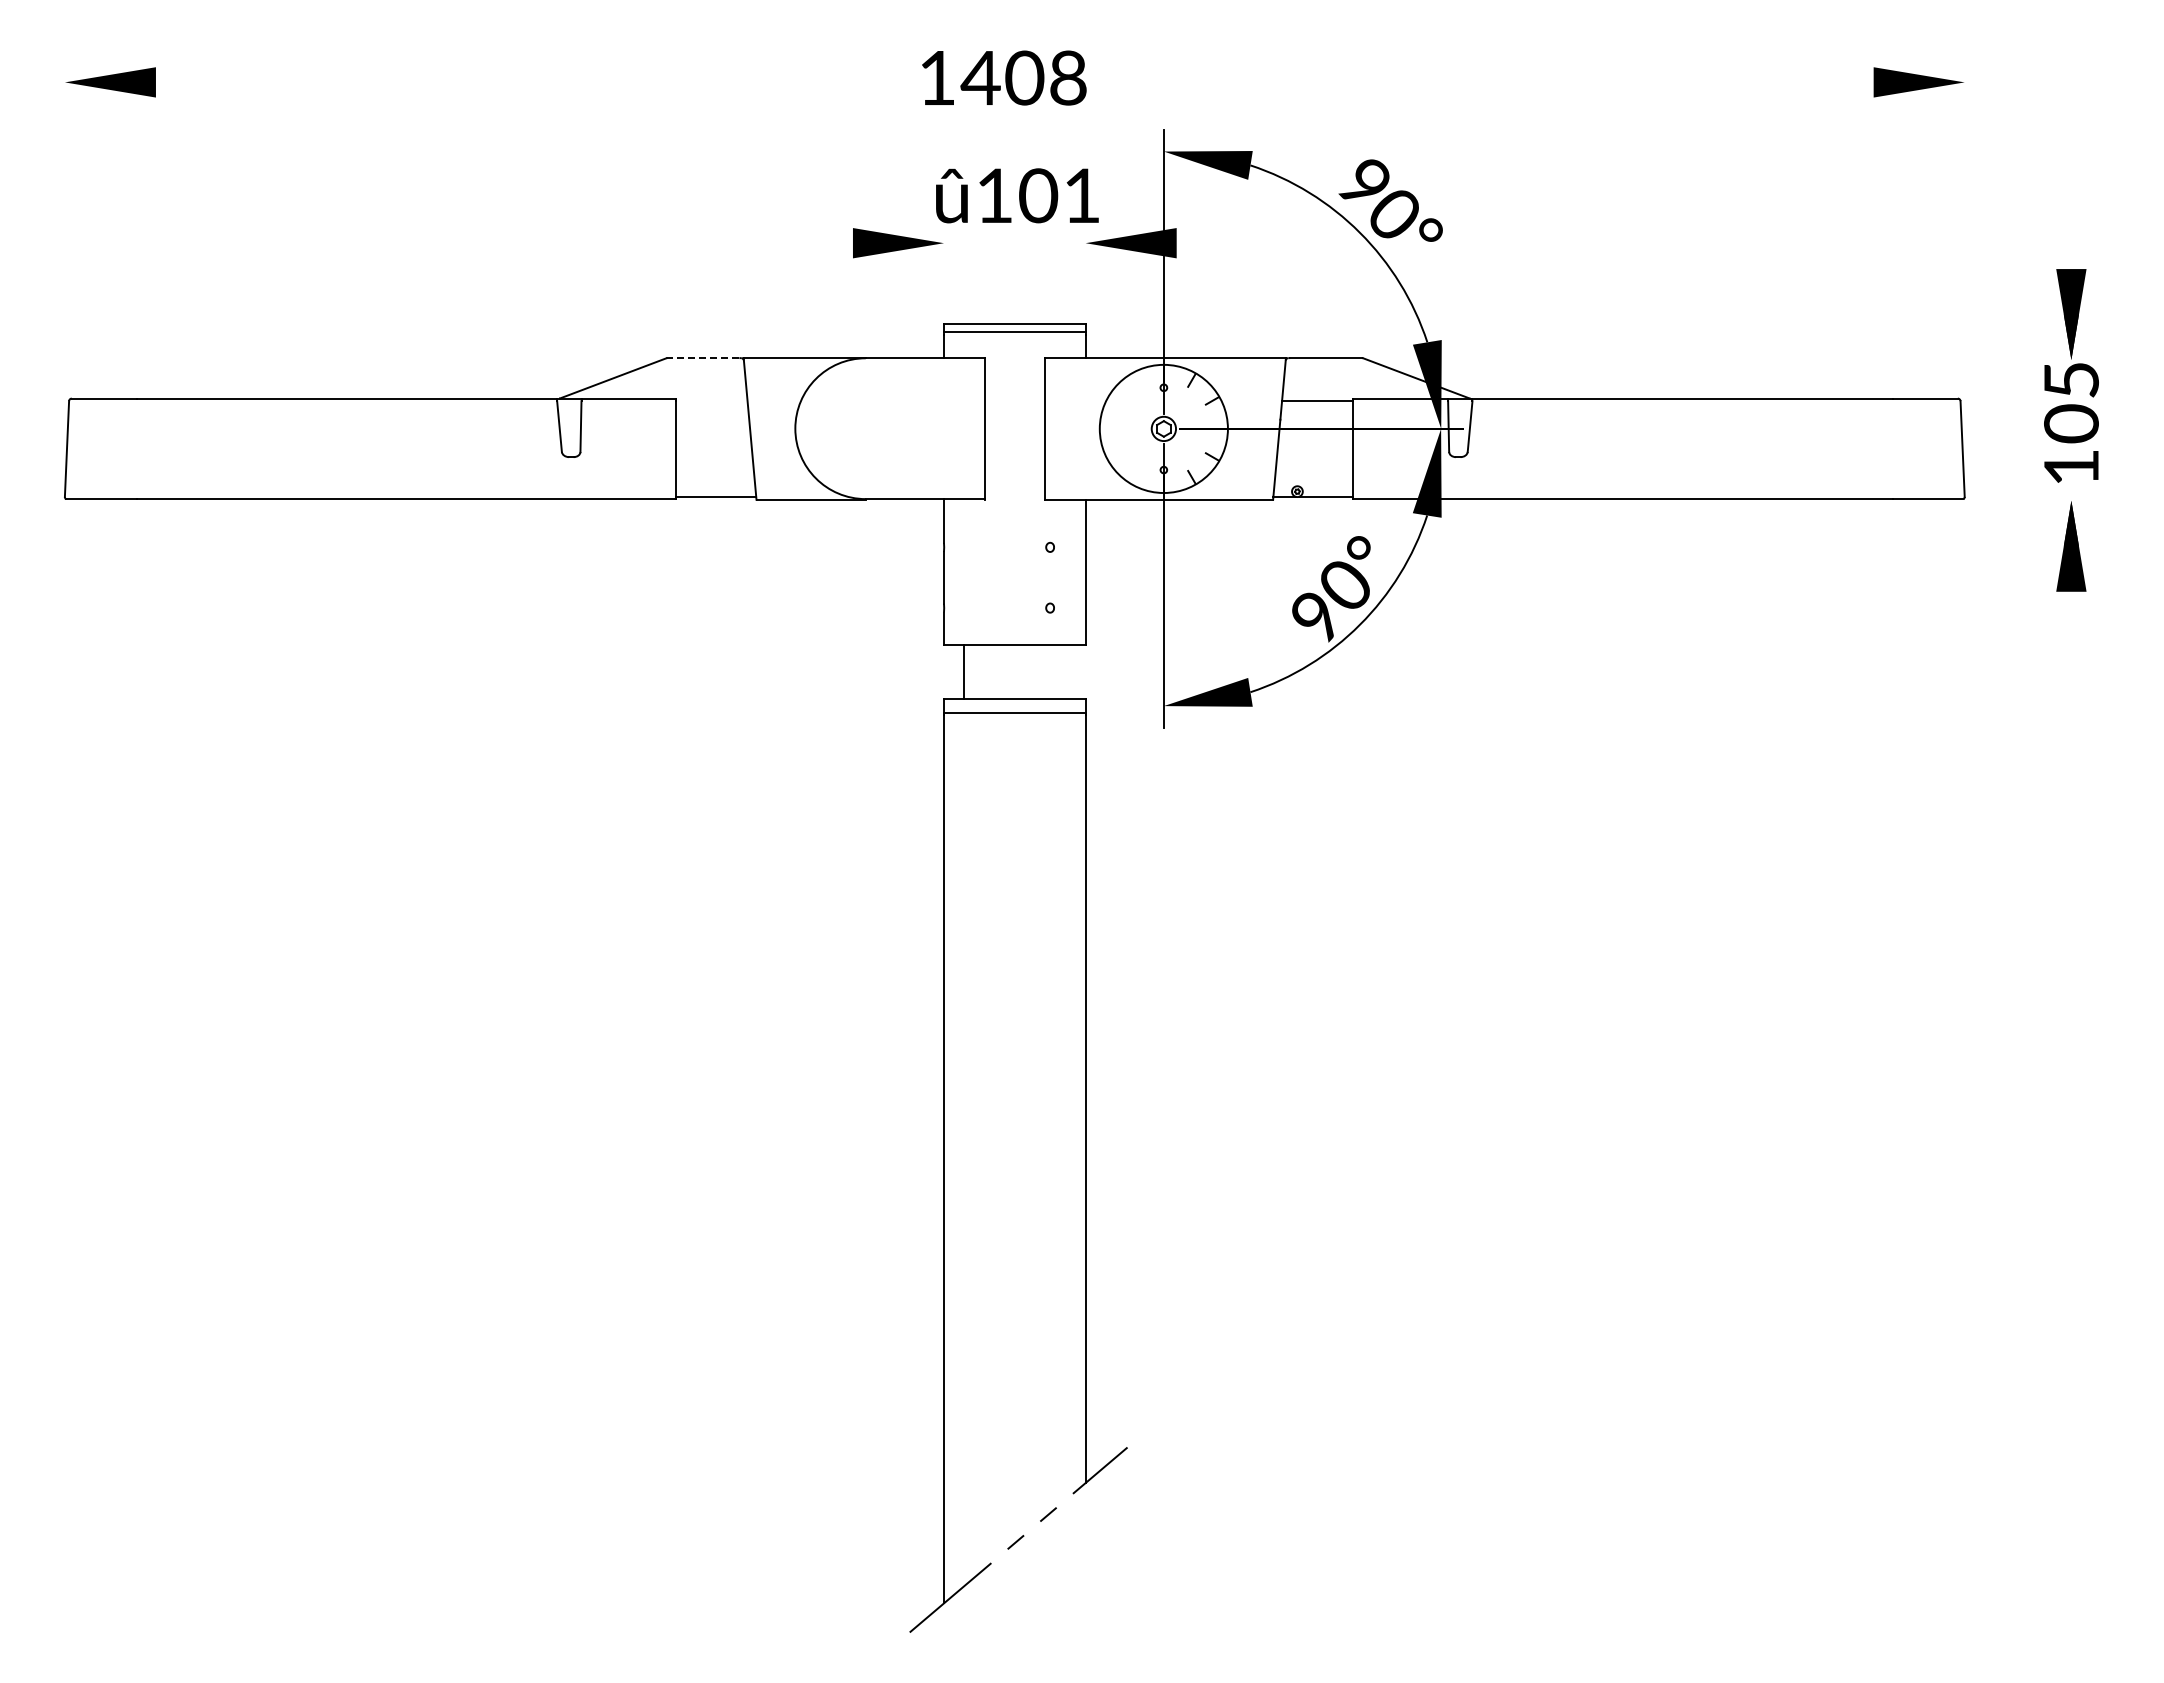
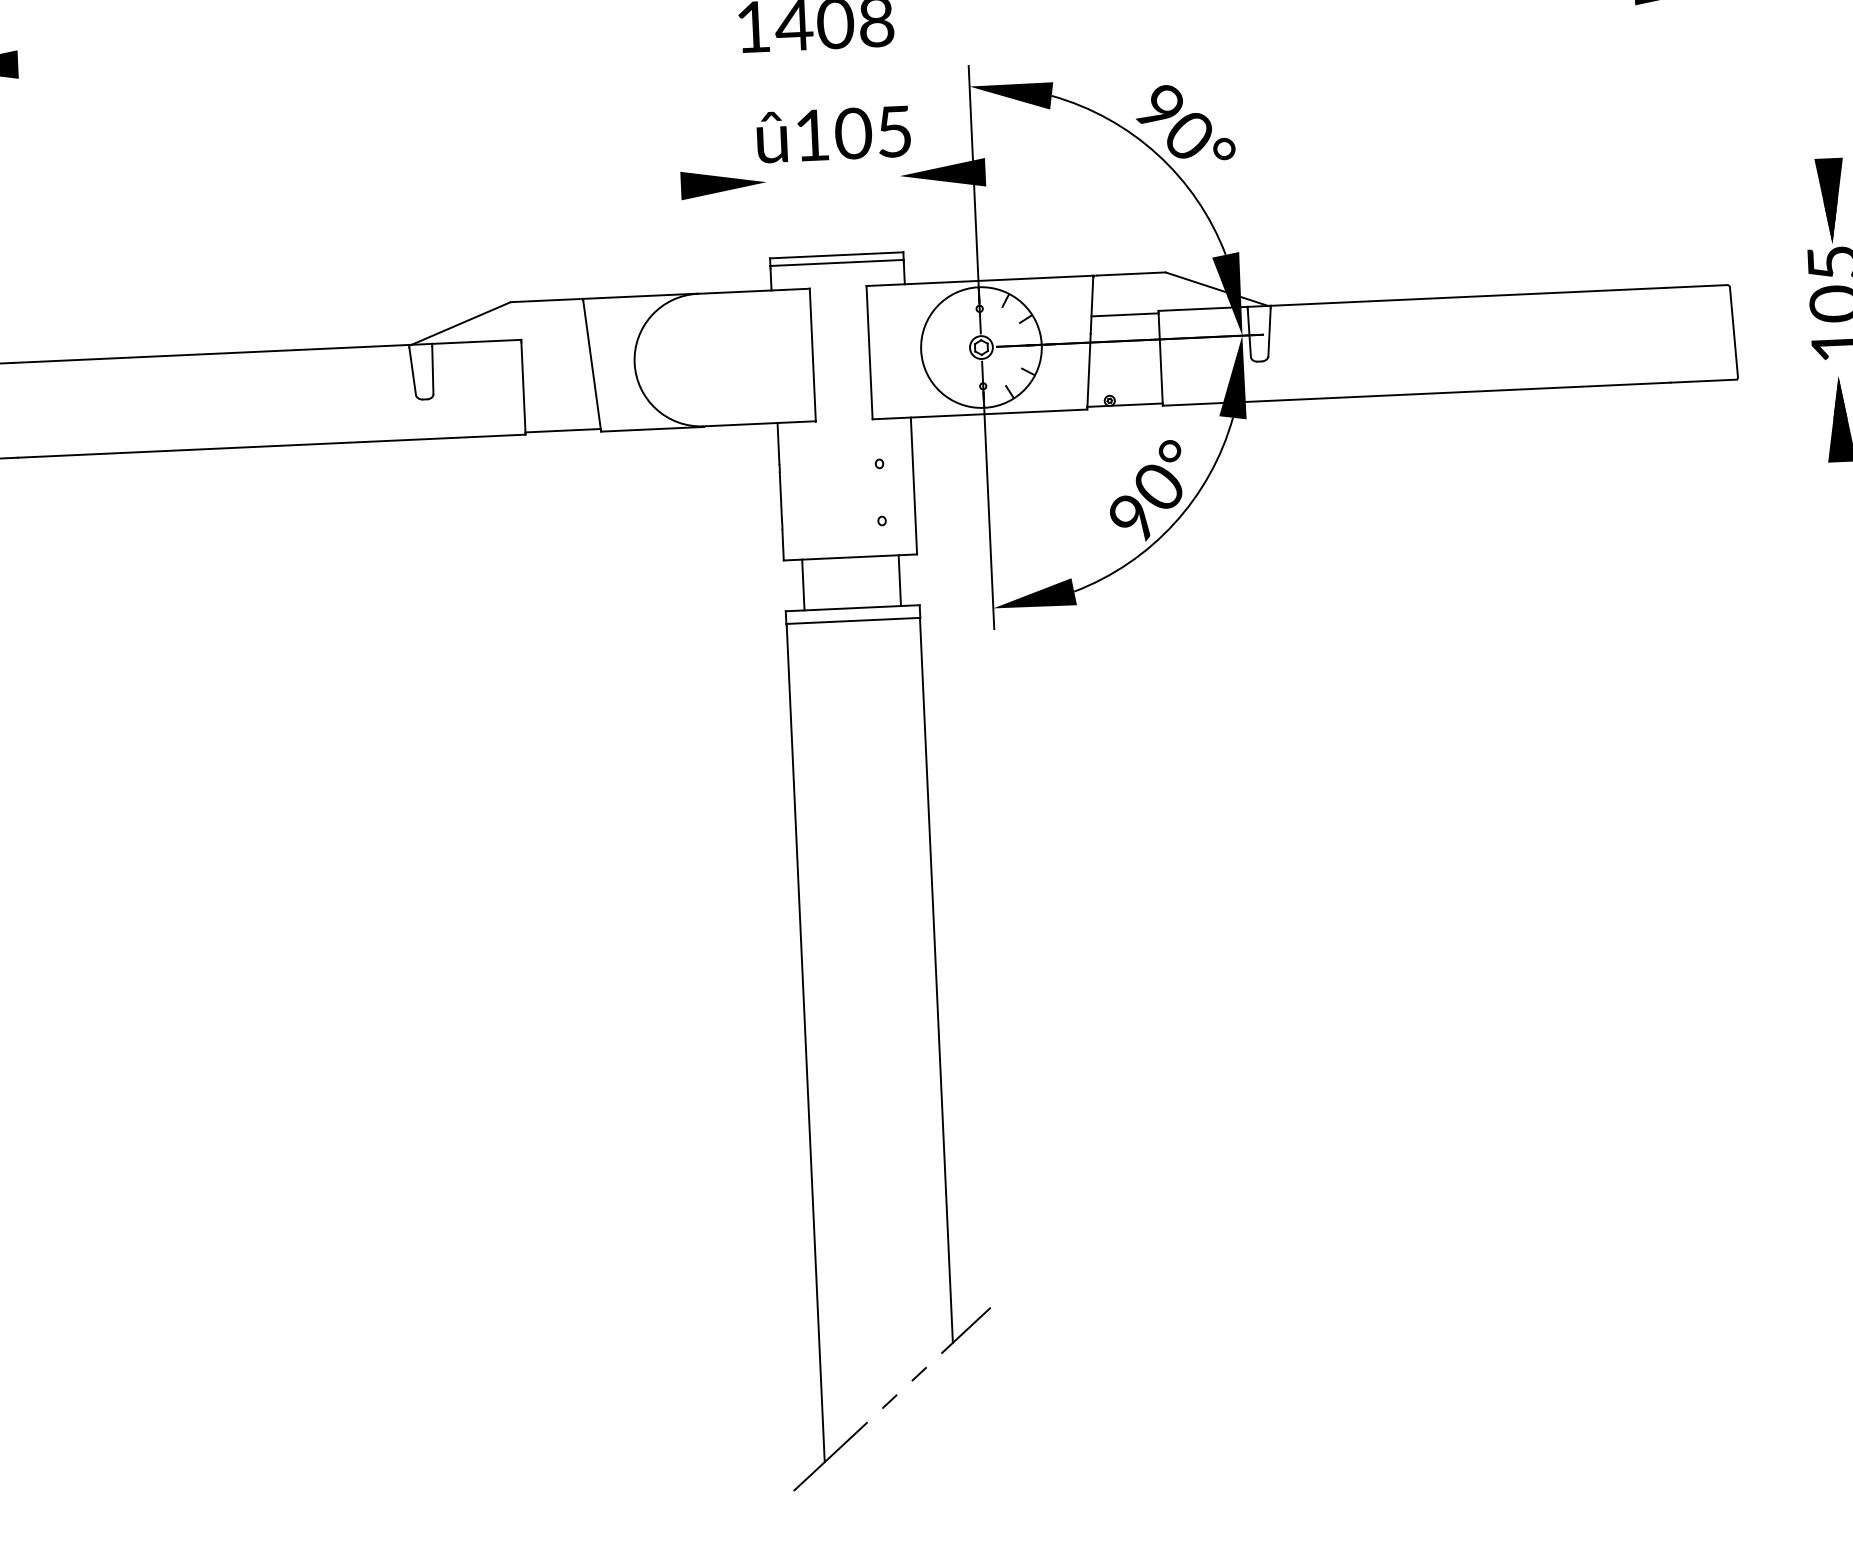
text: (1081, 195) -> (893, 131), û101 -> û105
line: (702, 358) -> (544, 301), dashed -> solid
line: (1066, 672) -> (900, 580), added

